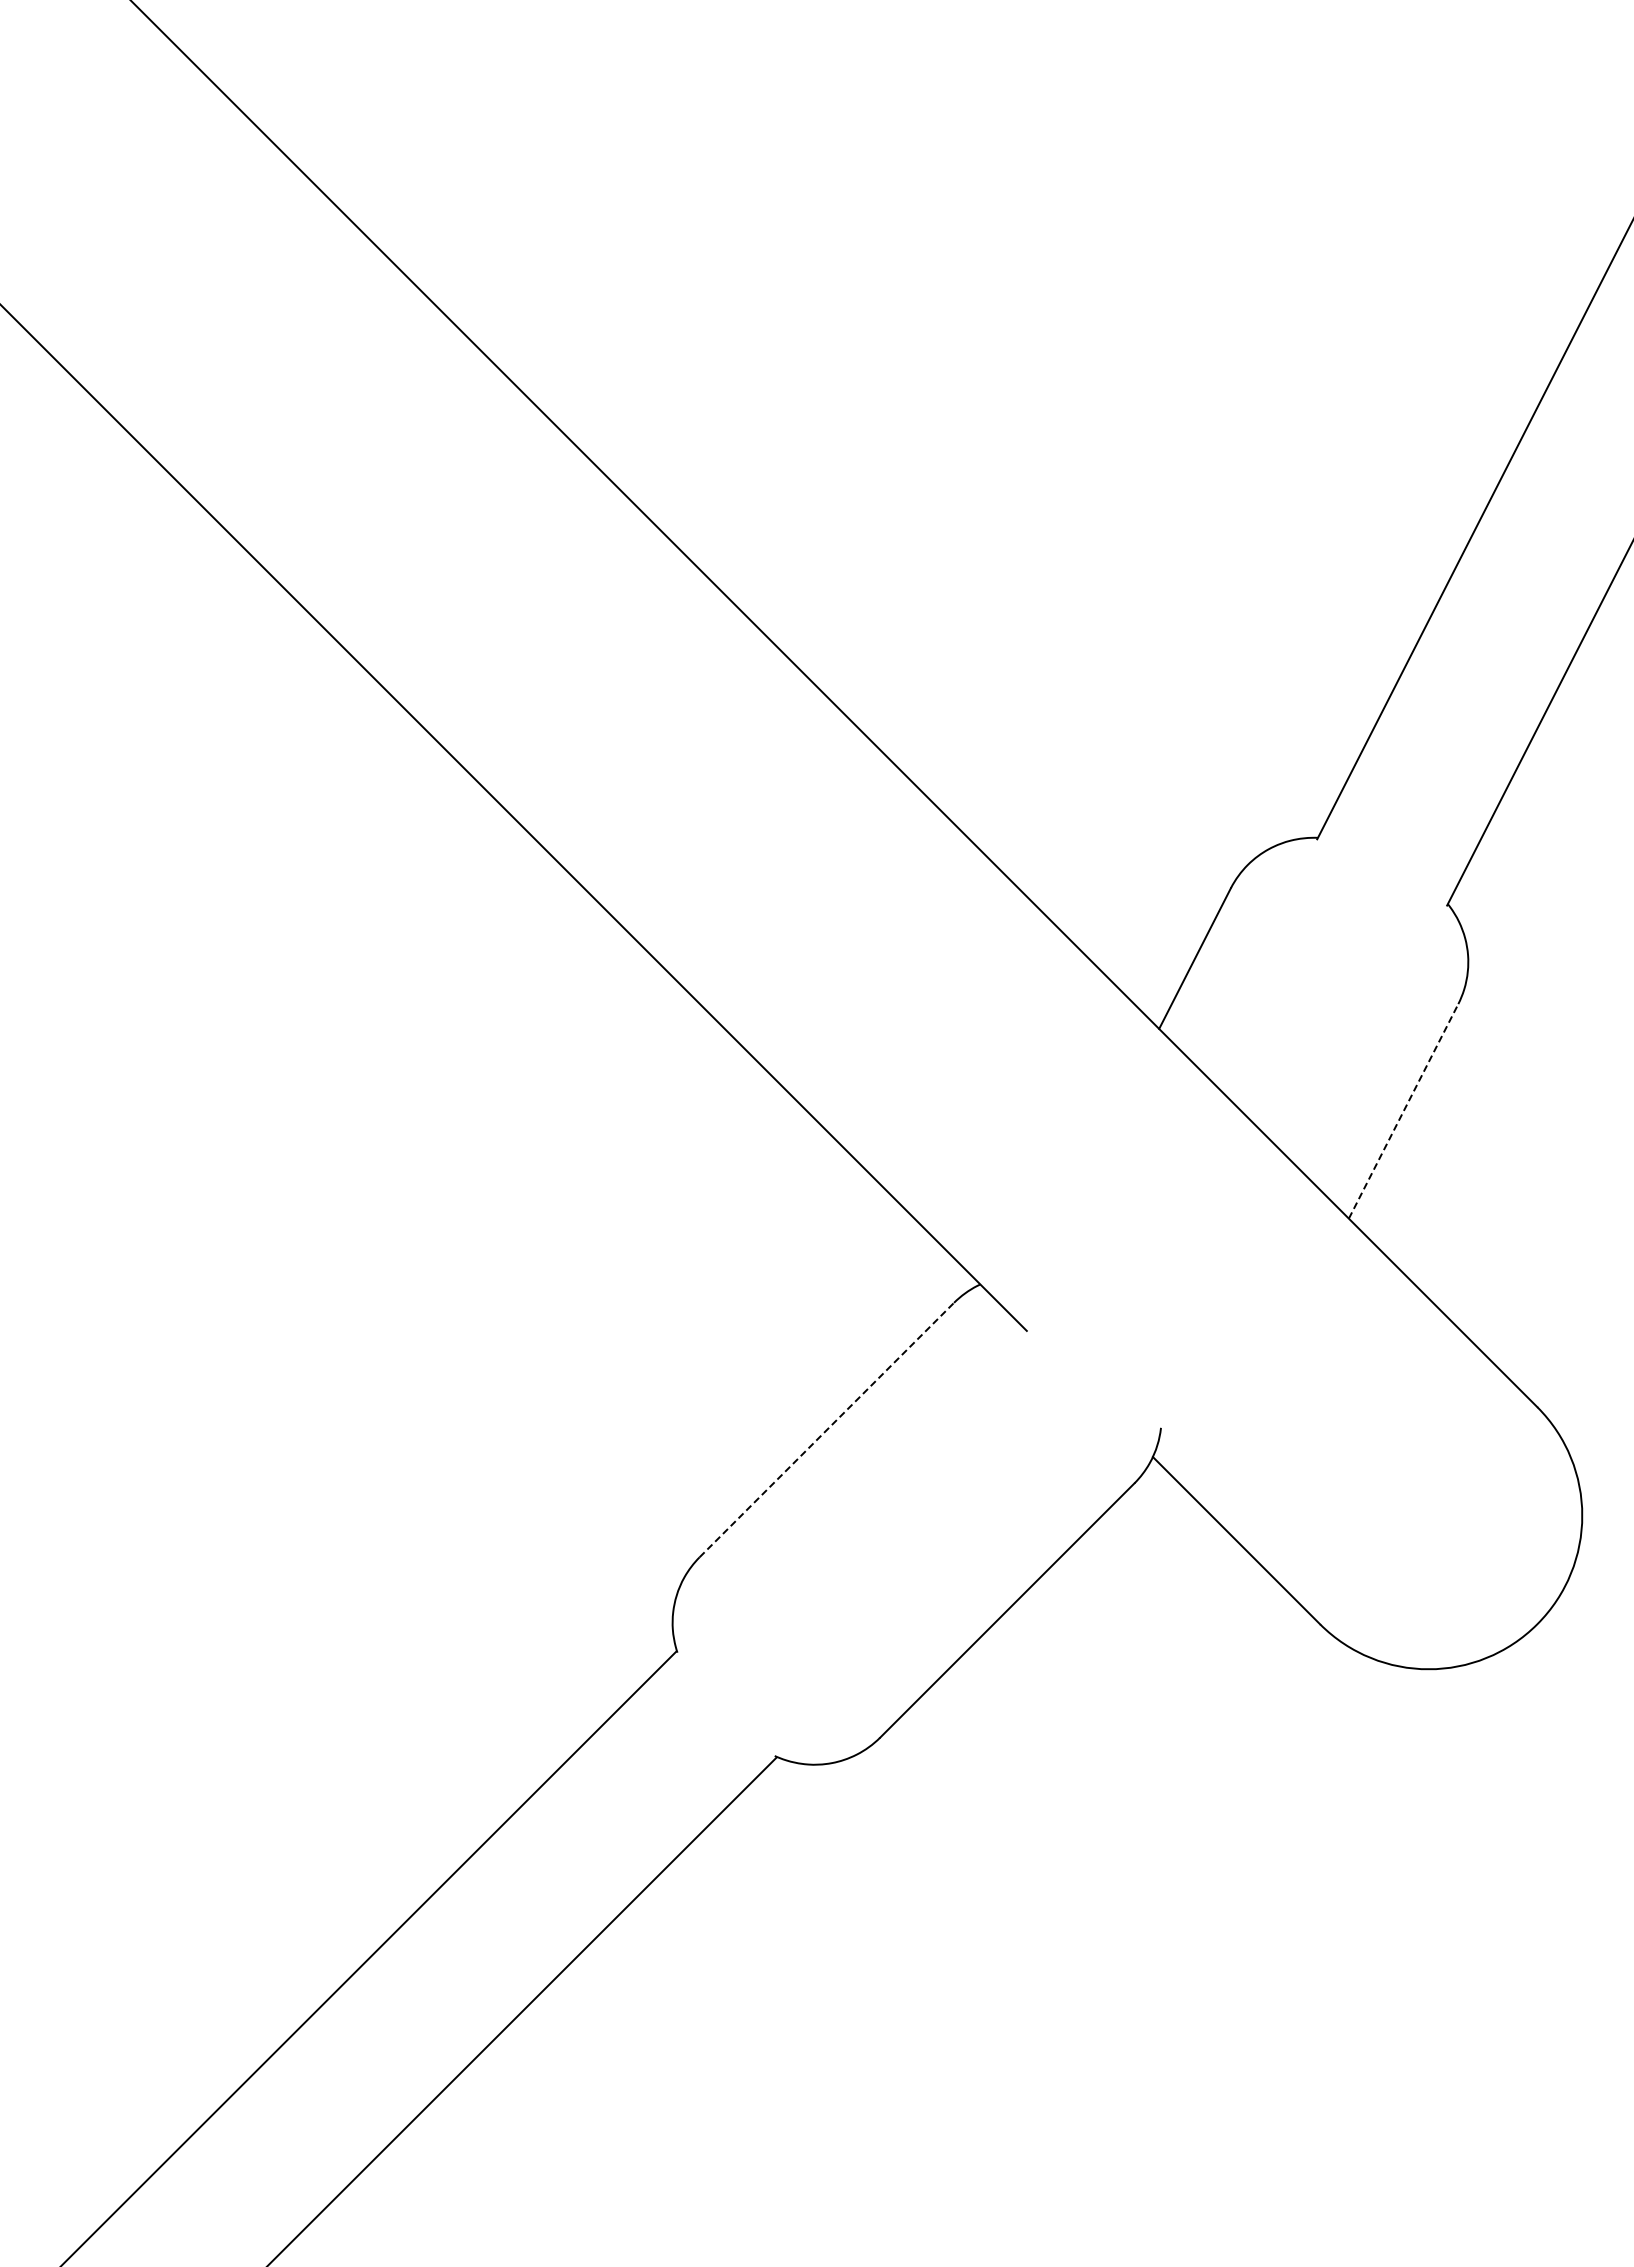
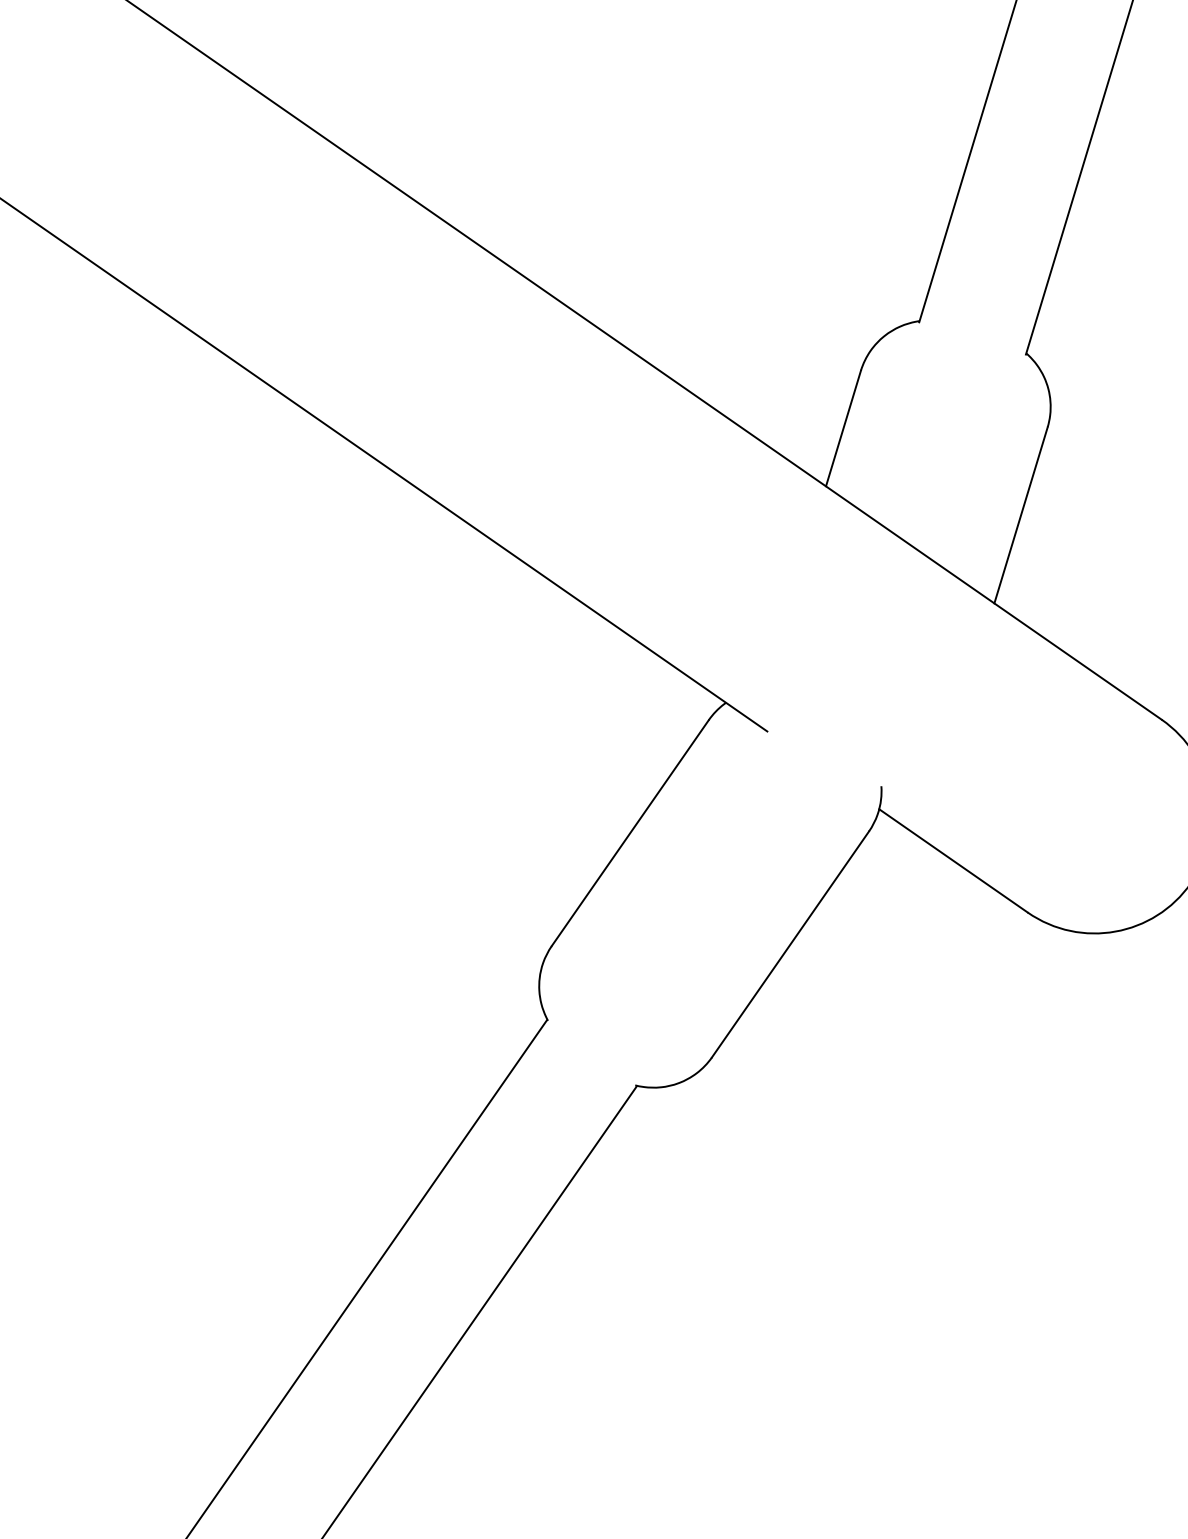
line: (1403, 1110) -> (1020, 514), dashed -> solid
line: (826, 1430) -> (630, 833), dashed -> solid

